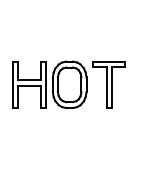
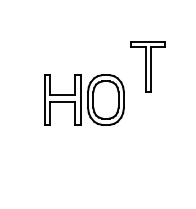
part: (108, 84) -> (147, 66), moved

